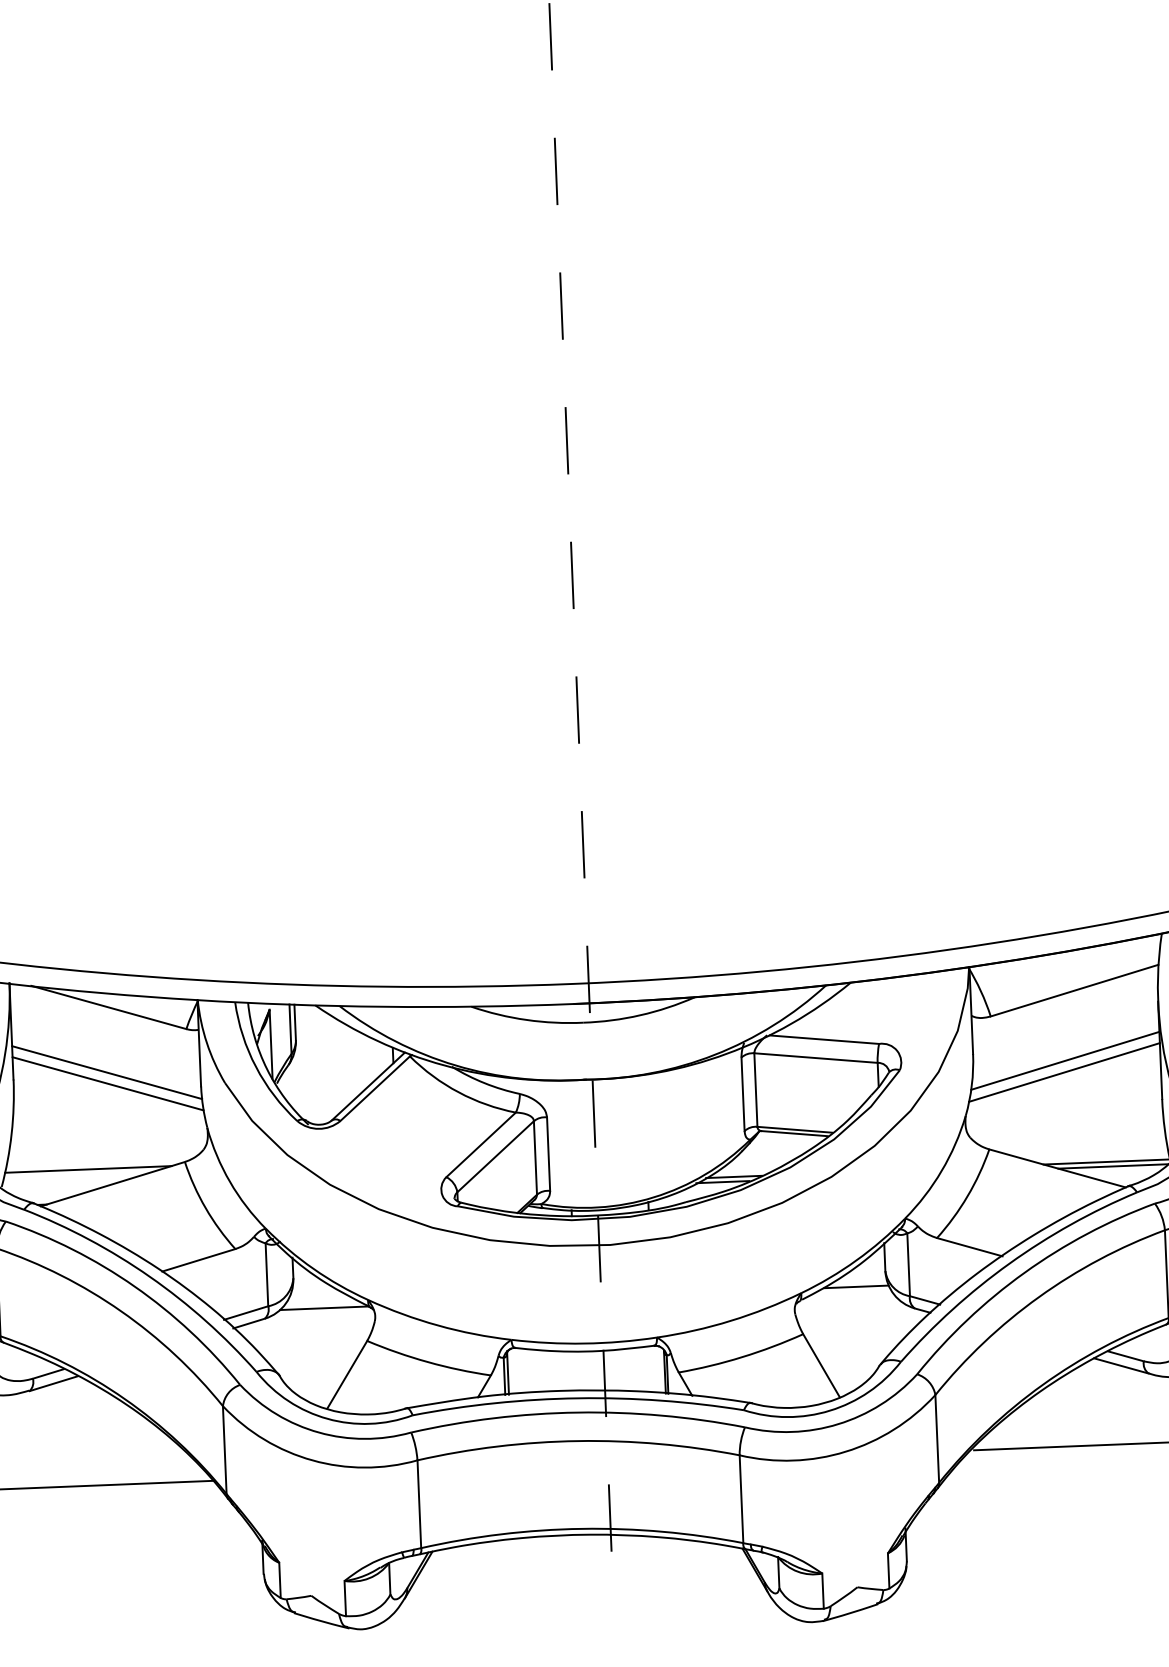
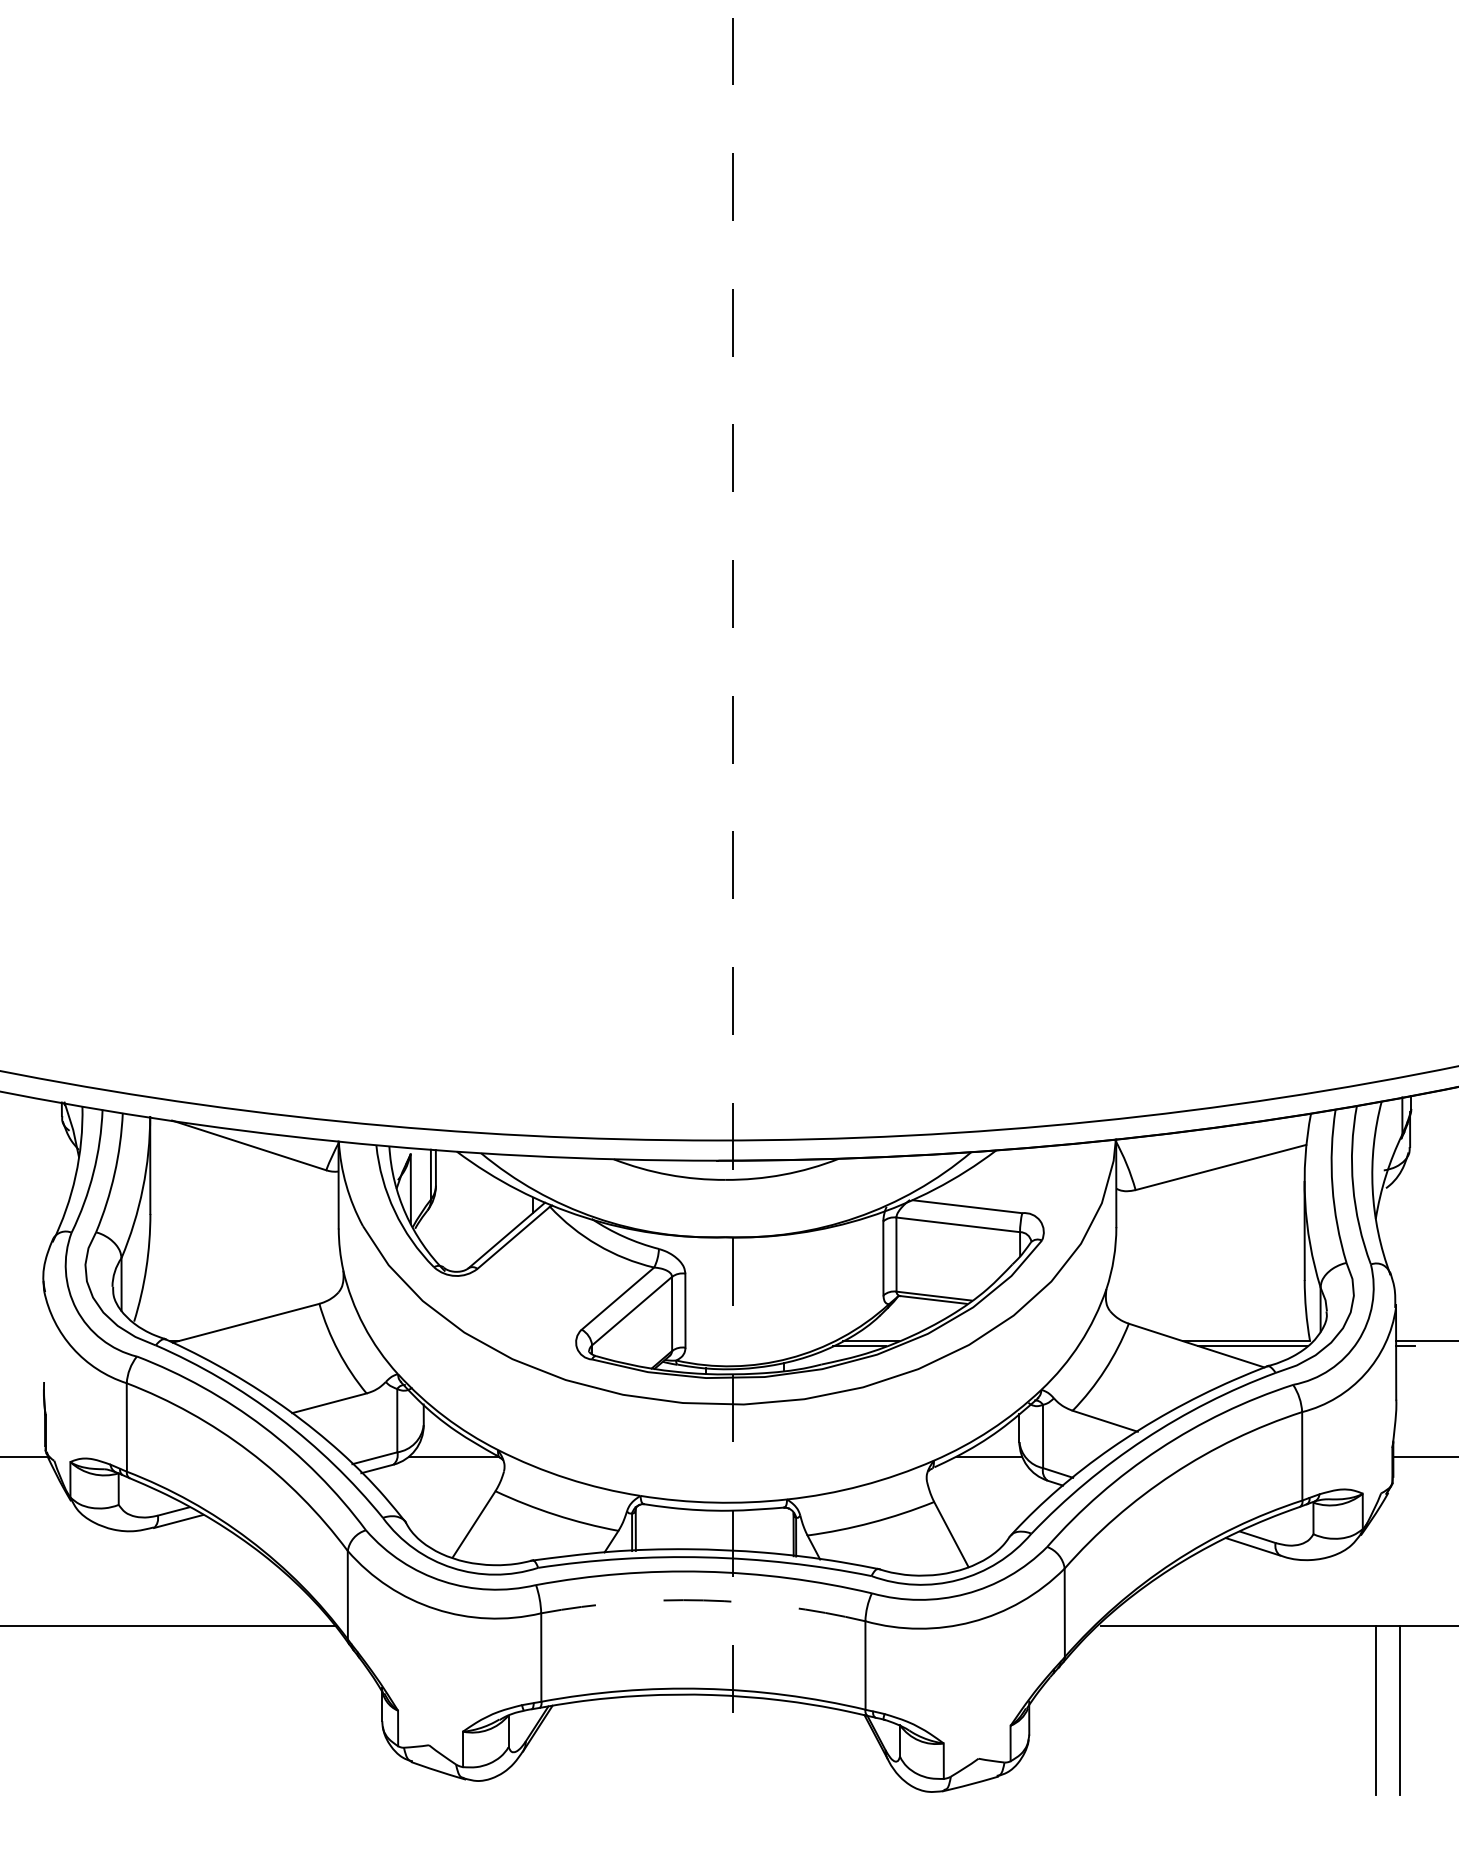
line: (1064, 1060) -> (1208, 1237), removed
line: (106, 1072) -> (244, 1210), removed
line: (1064, 1072) -> (1207, 1249), removed
line: (108, 1083) -> (245, 1221), removed
line: (87, 1169) -> (221, 1307), removed
arc: (578, 1441) -> (703, 1600), solid -> dashed

